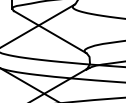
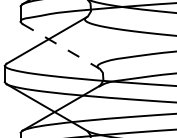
line: (49, 32) -> (60, 46), solid -> dashed

